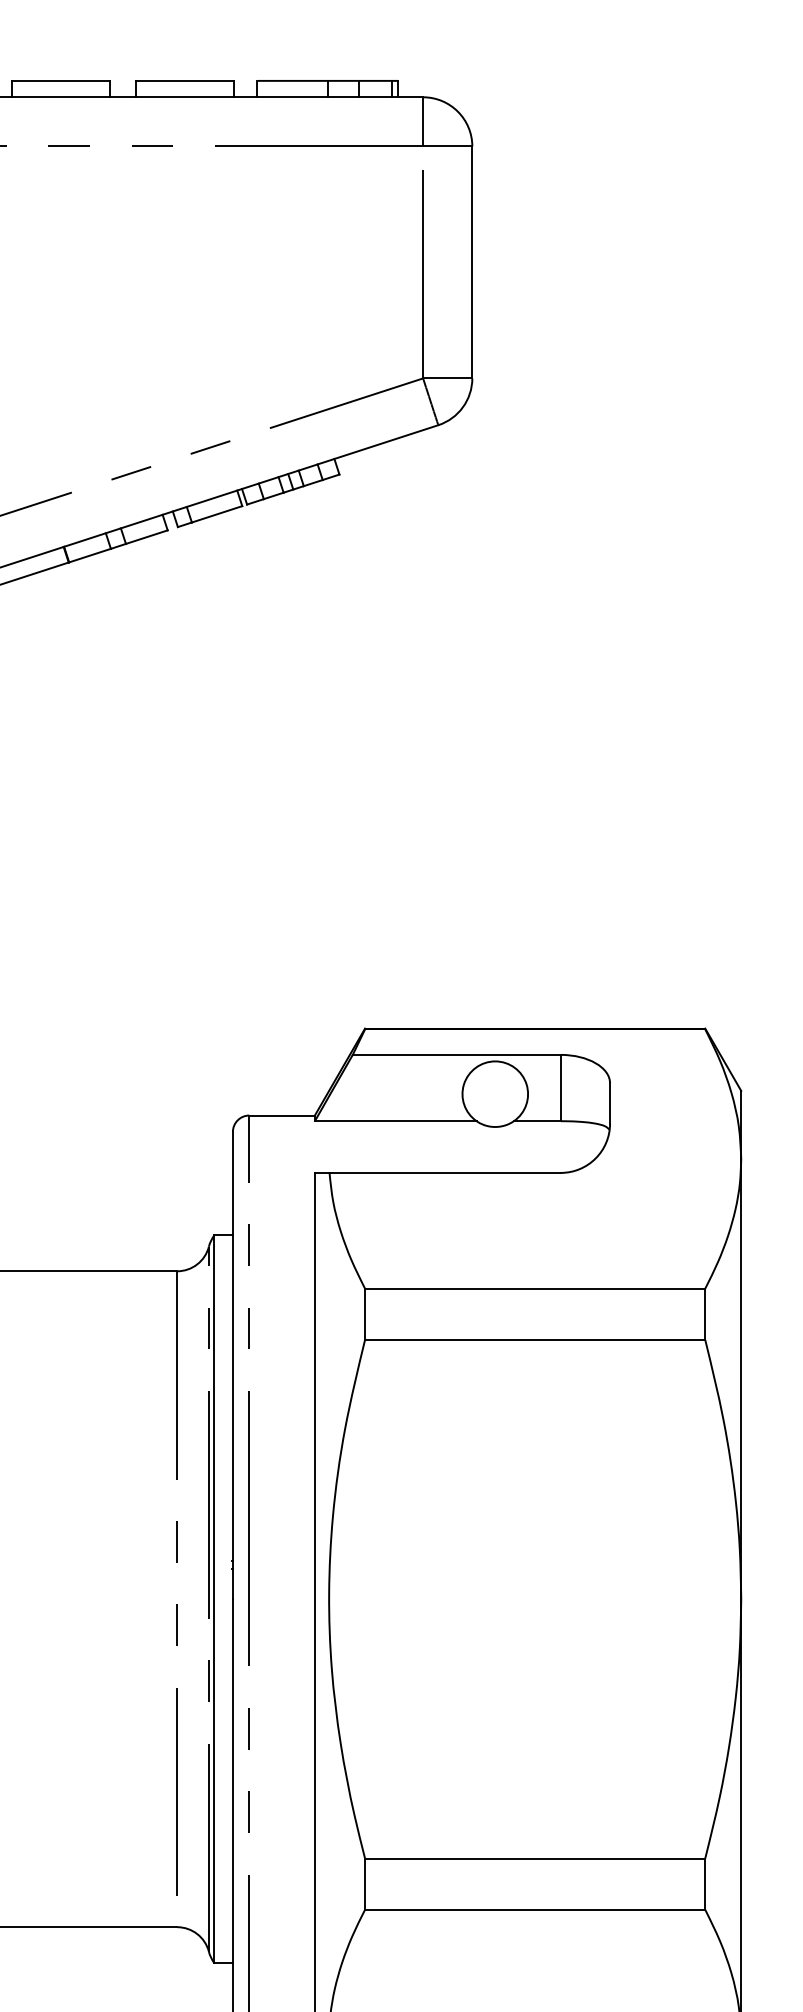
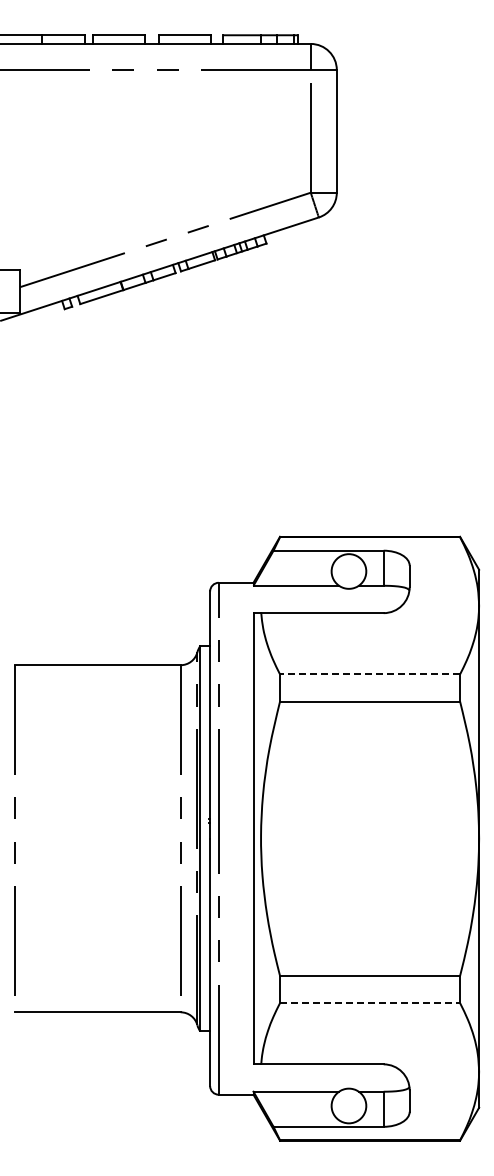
line: (534, 1288) -> (369, 674), solid -> dashed
line: (535, 1910) -> (370, 1003), solid -> dashed

